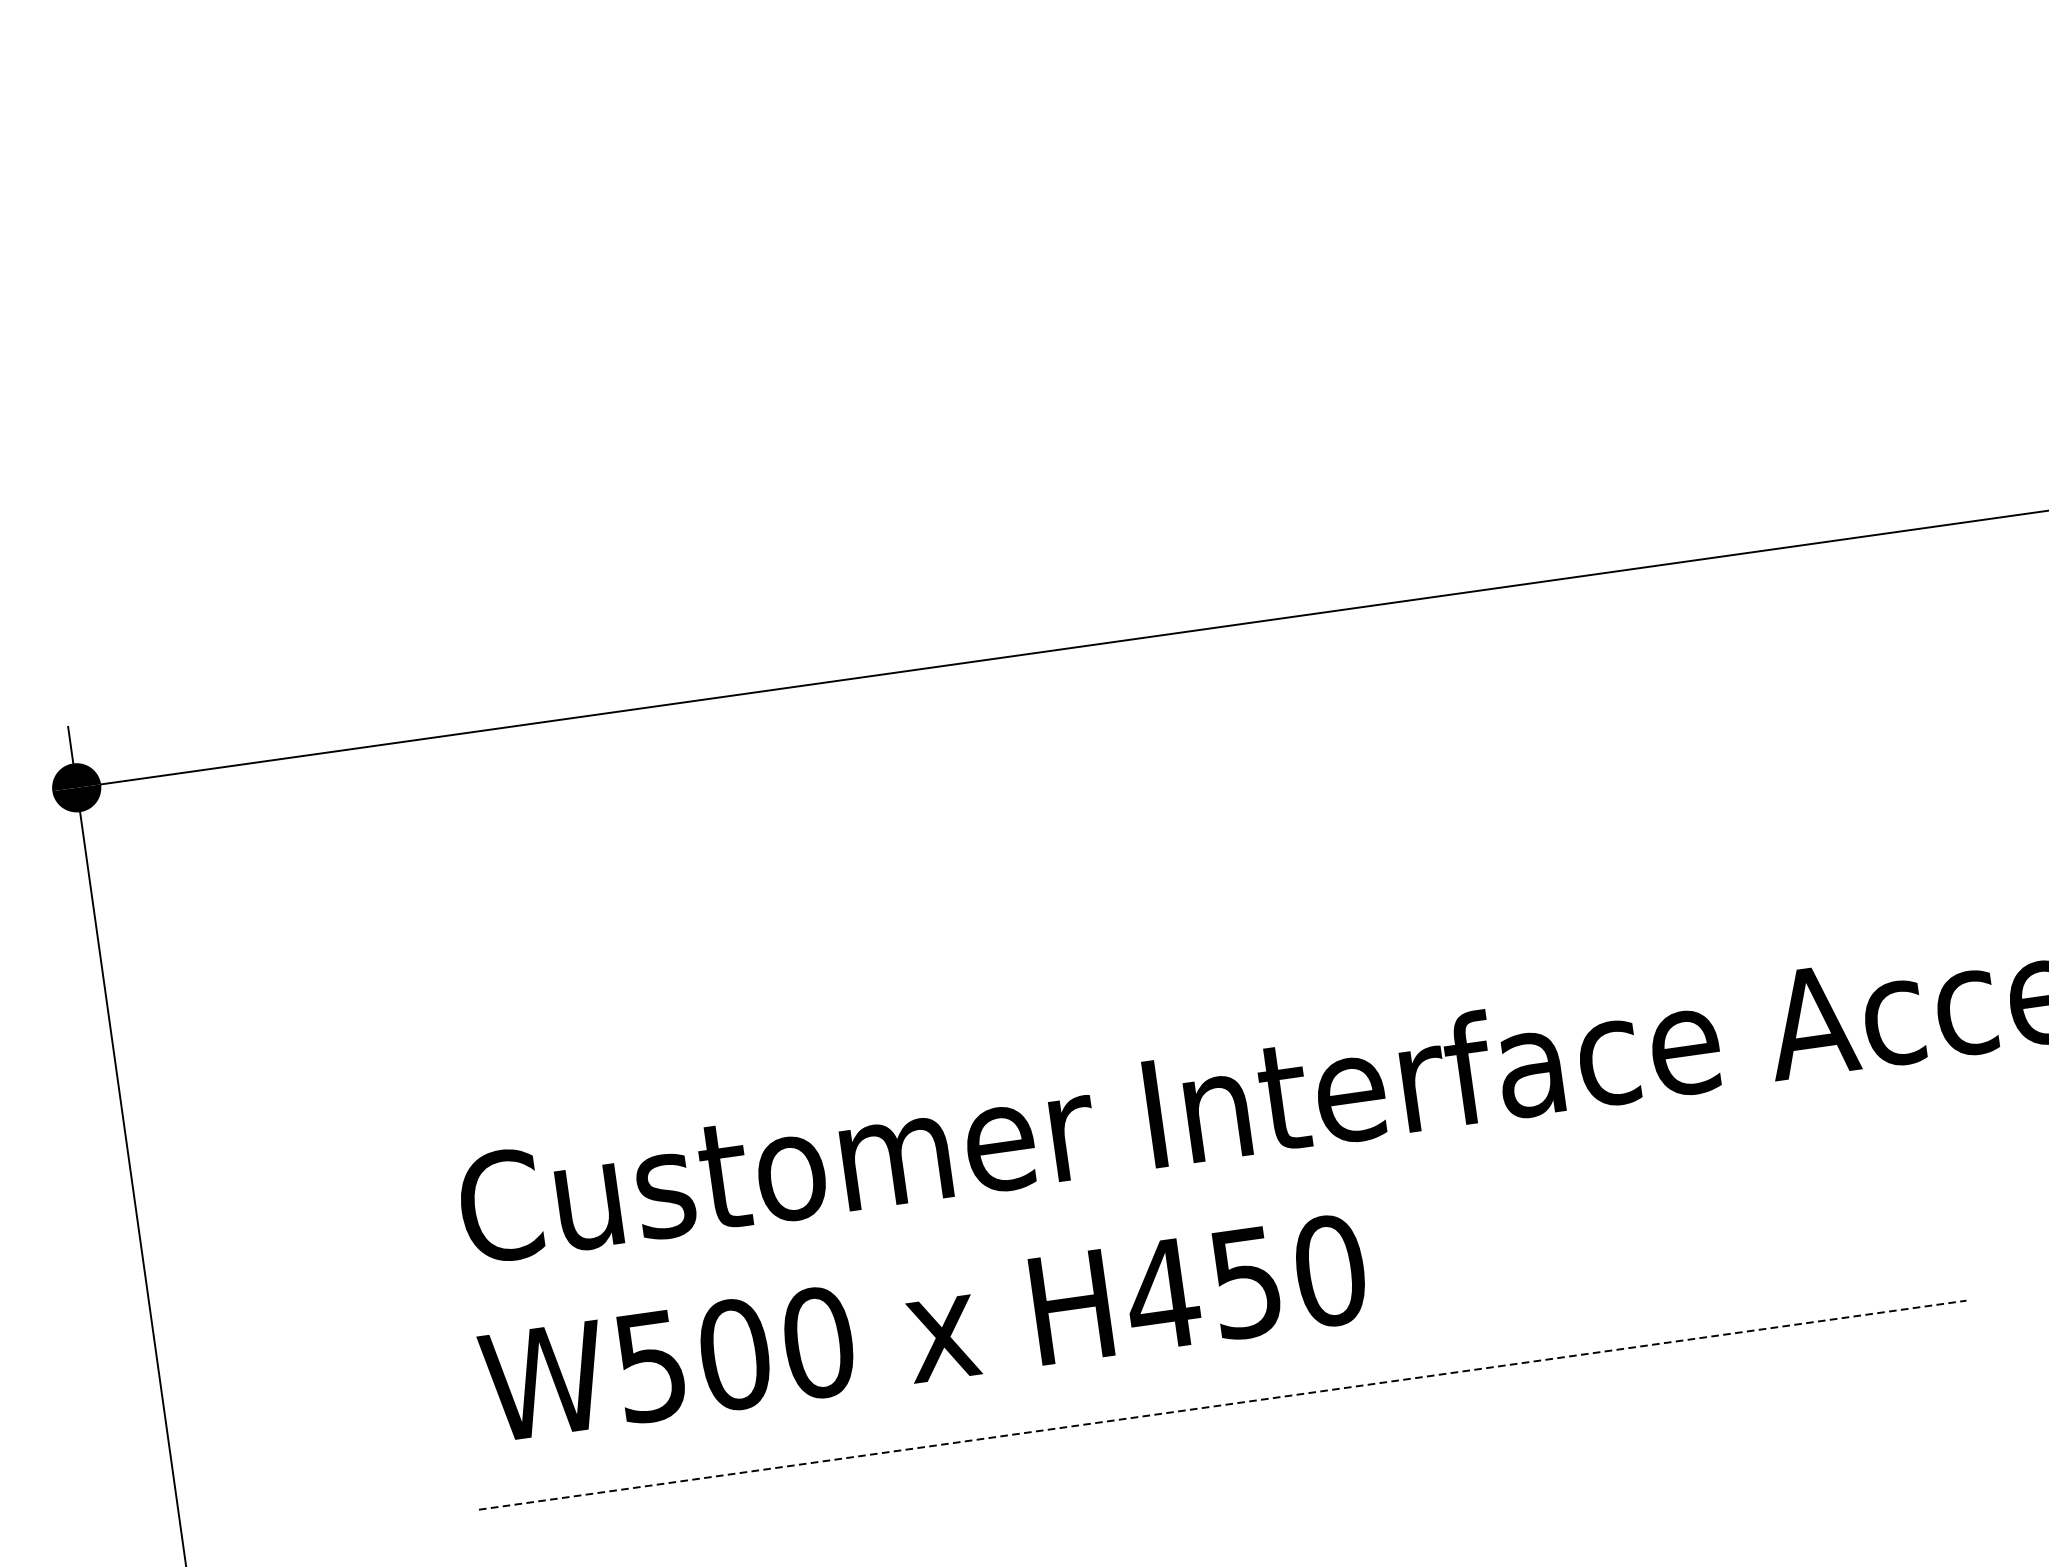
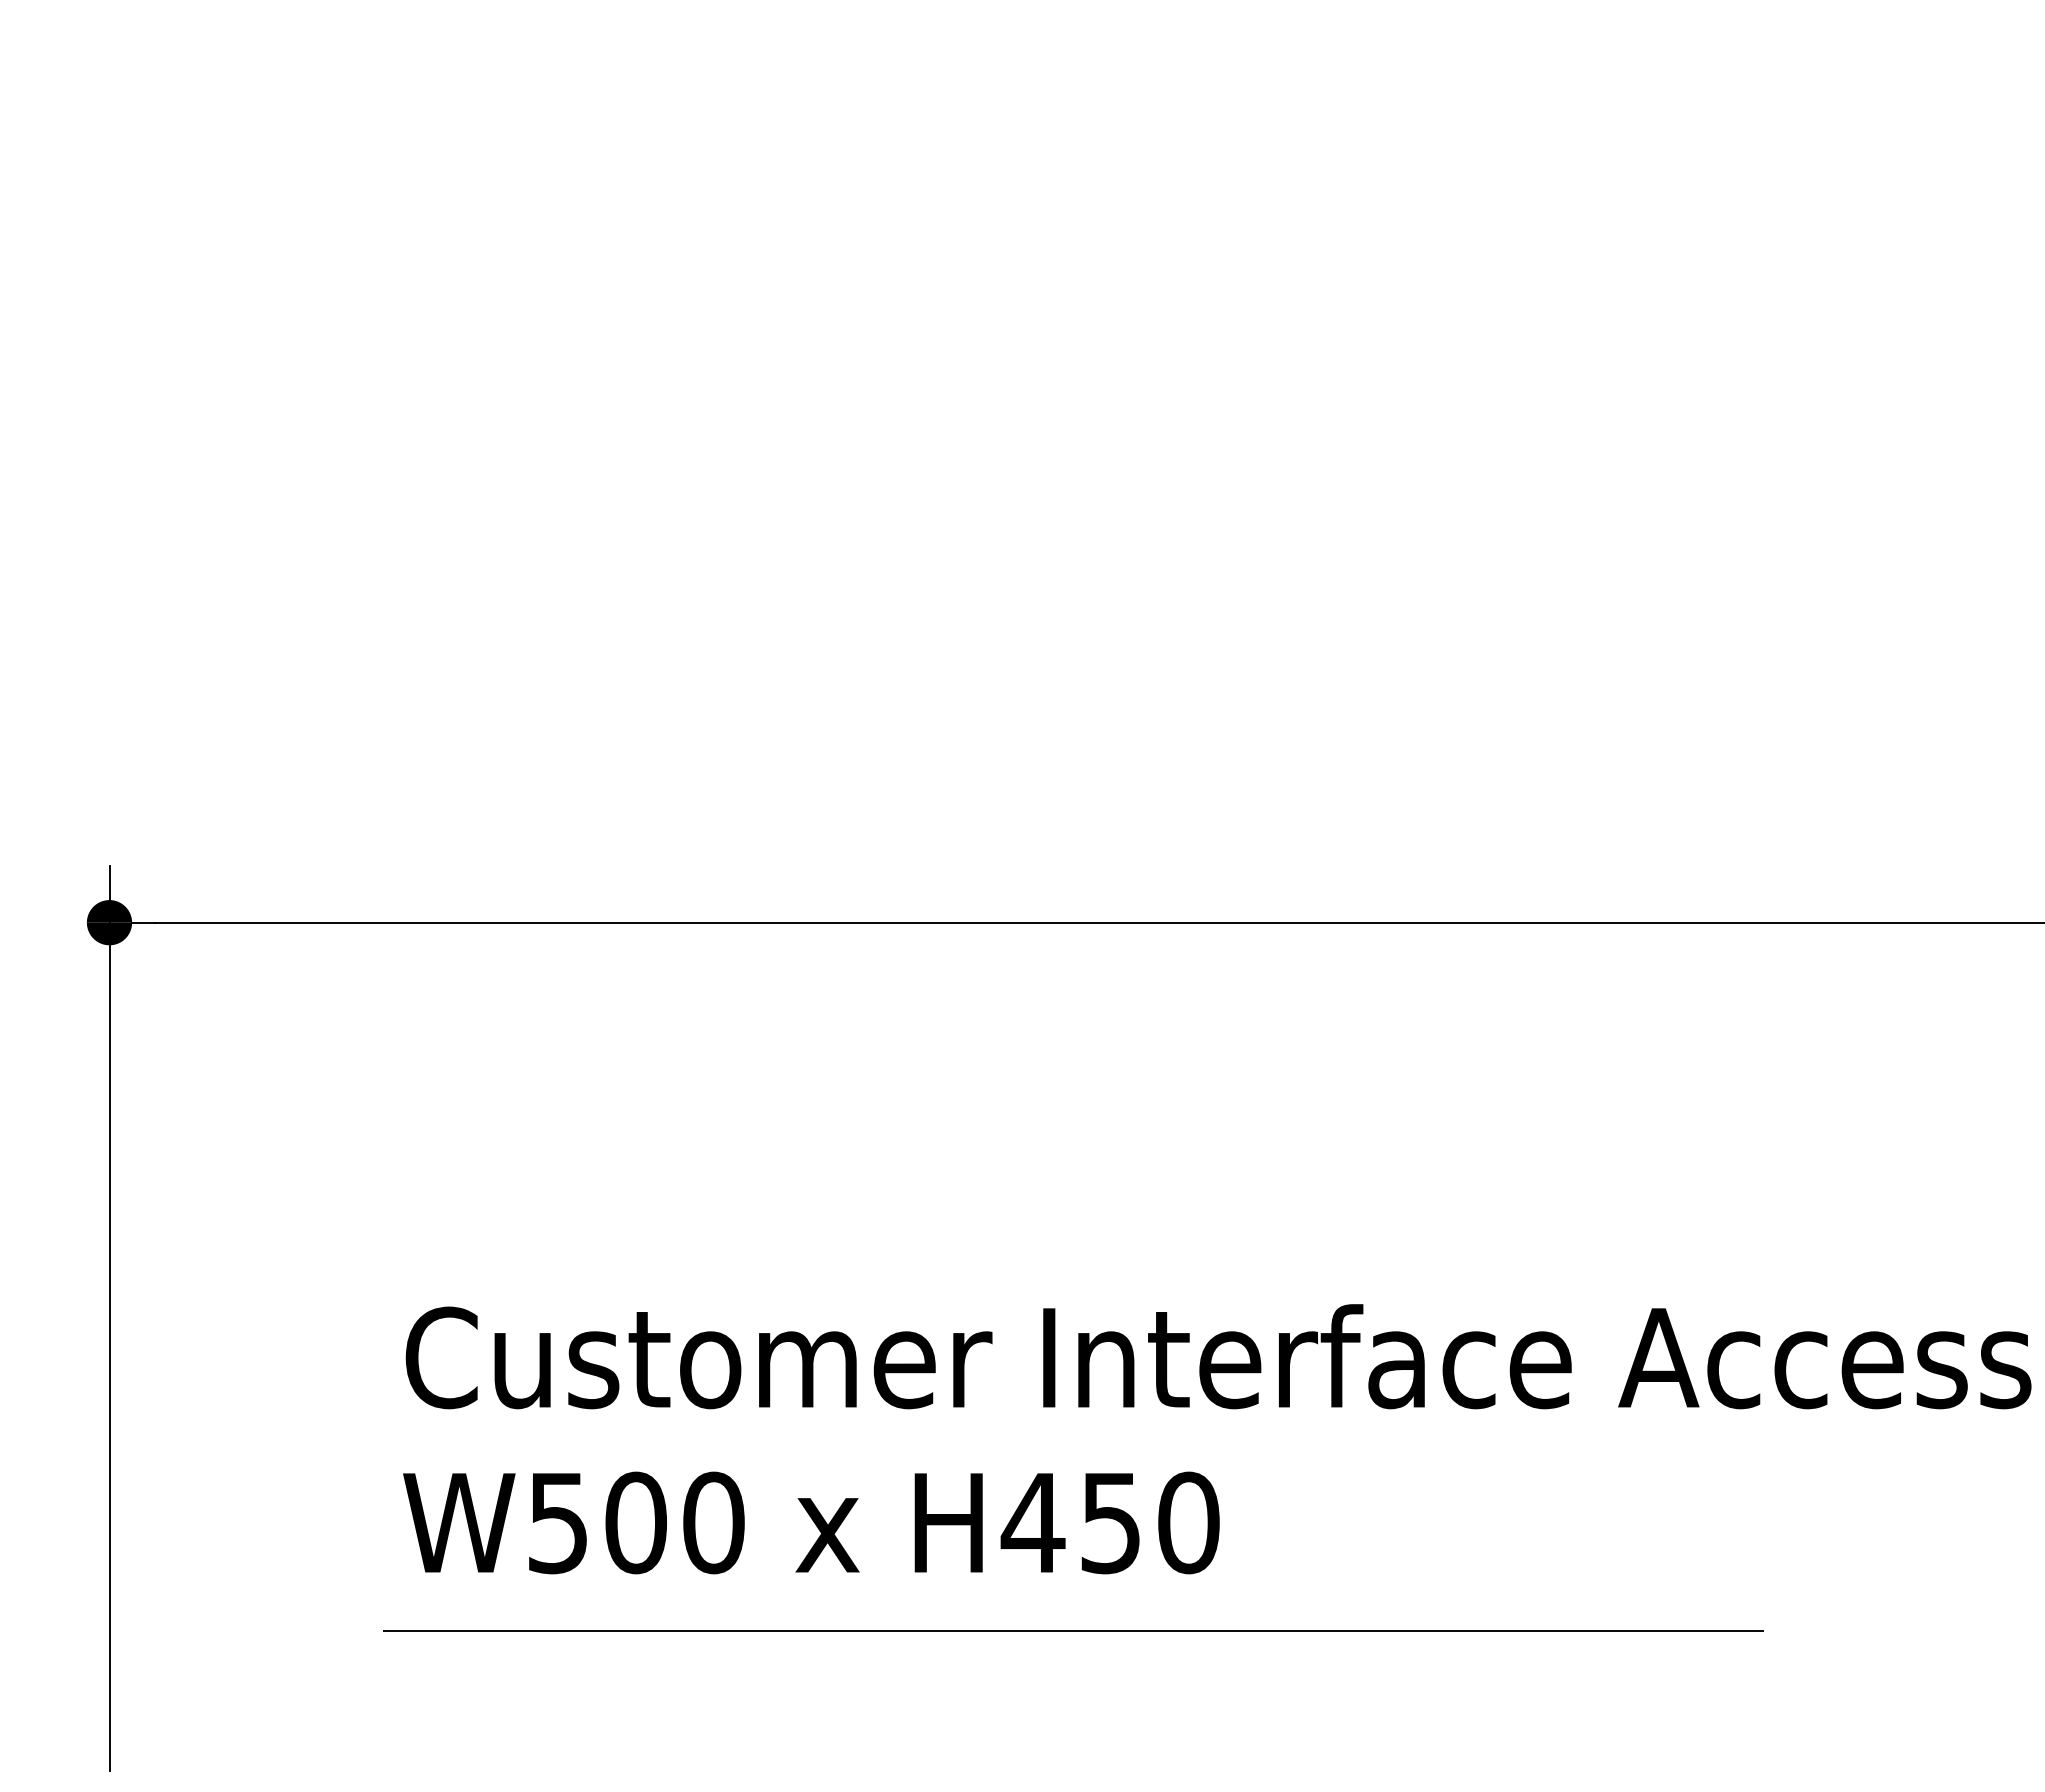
line: (1223, 1405) -> (1074, 1631), dashed -> solid

